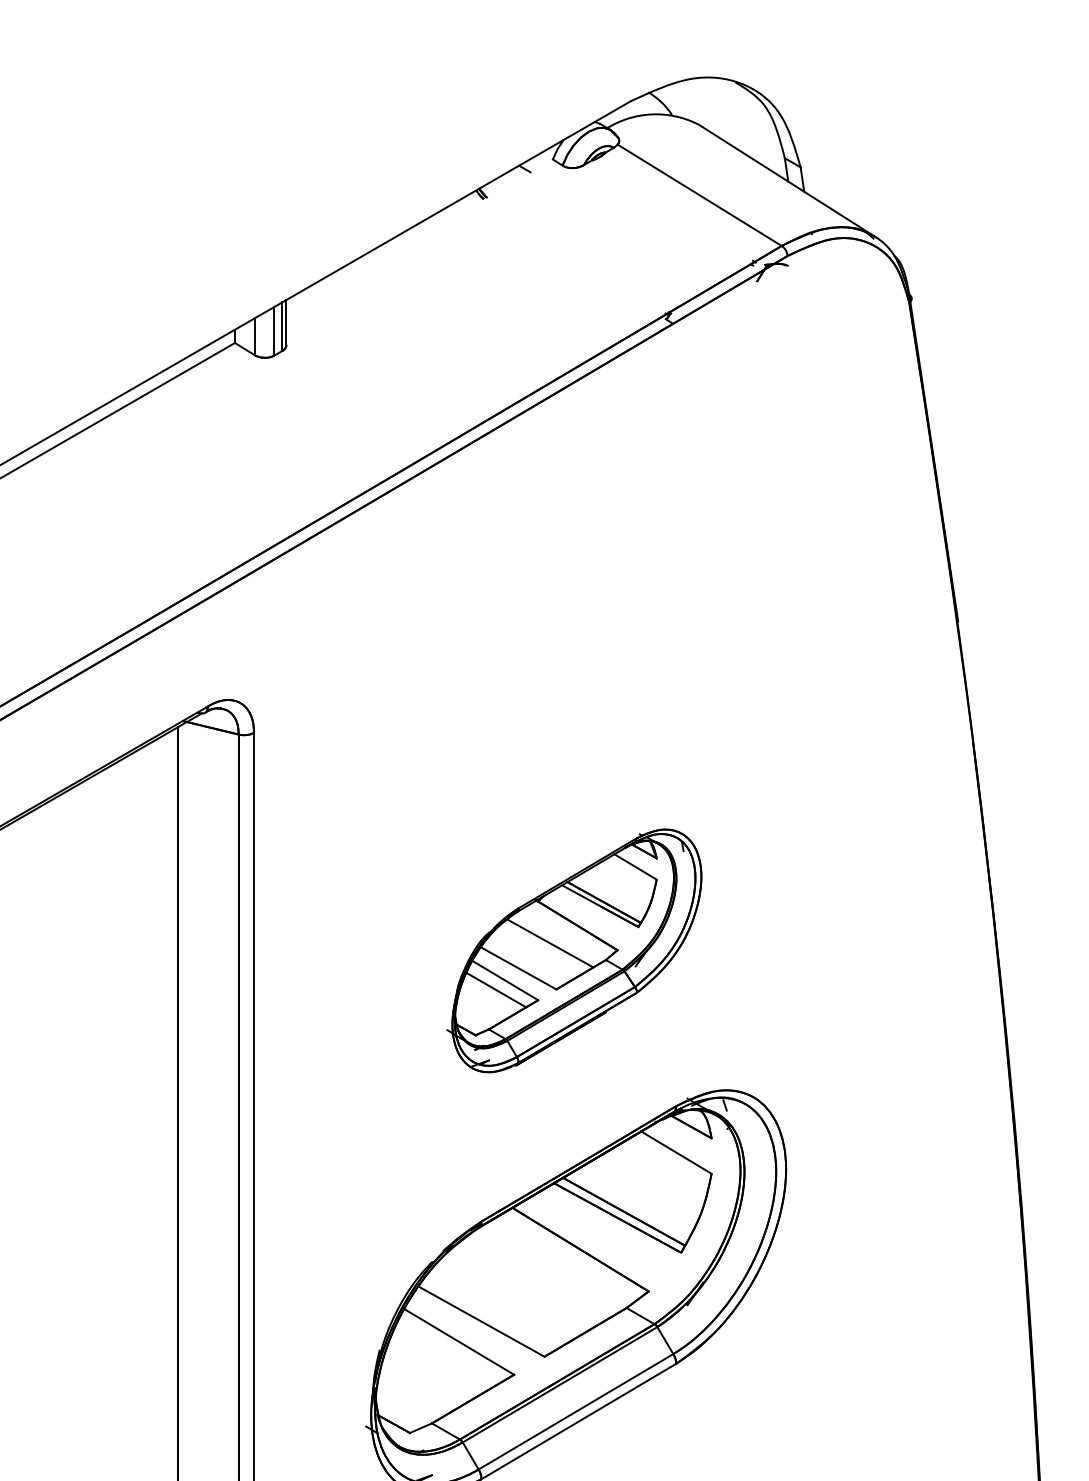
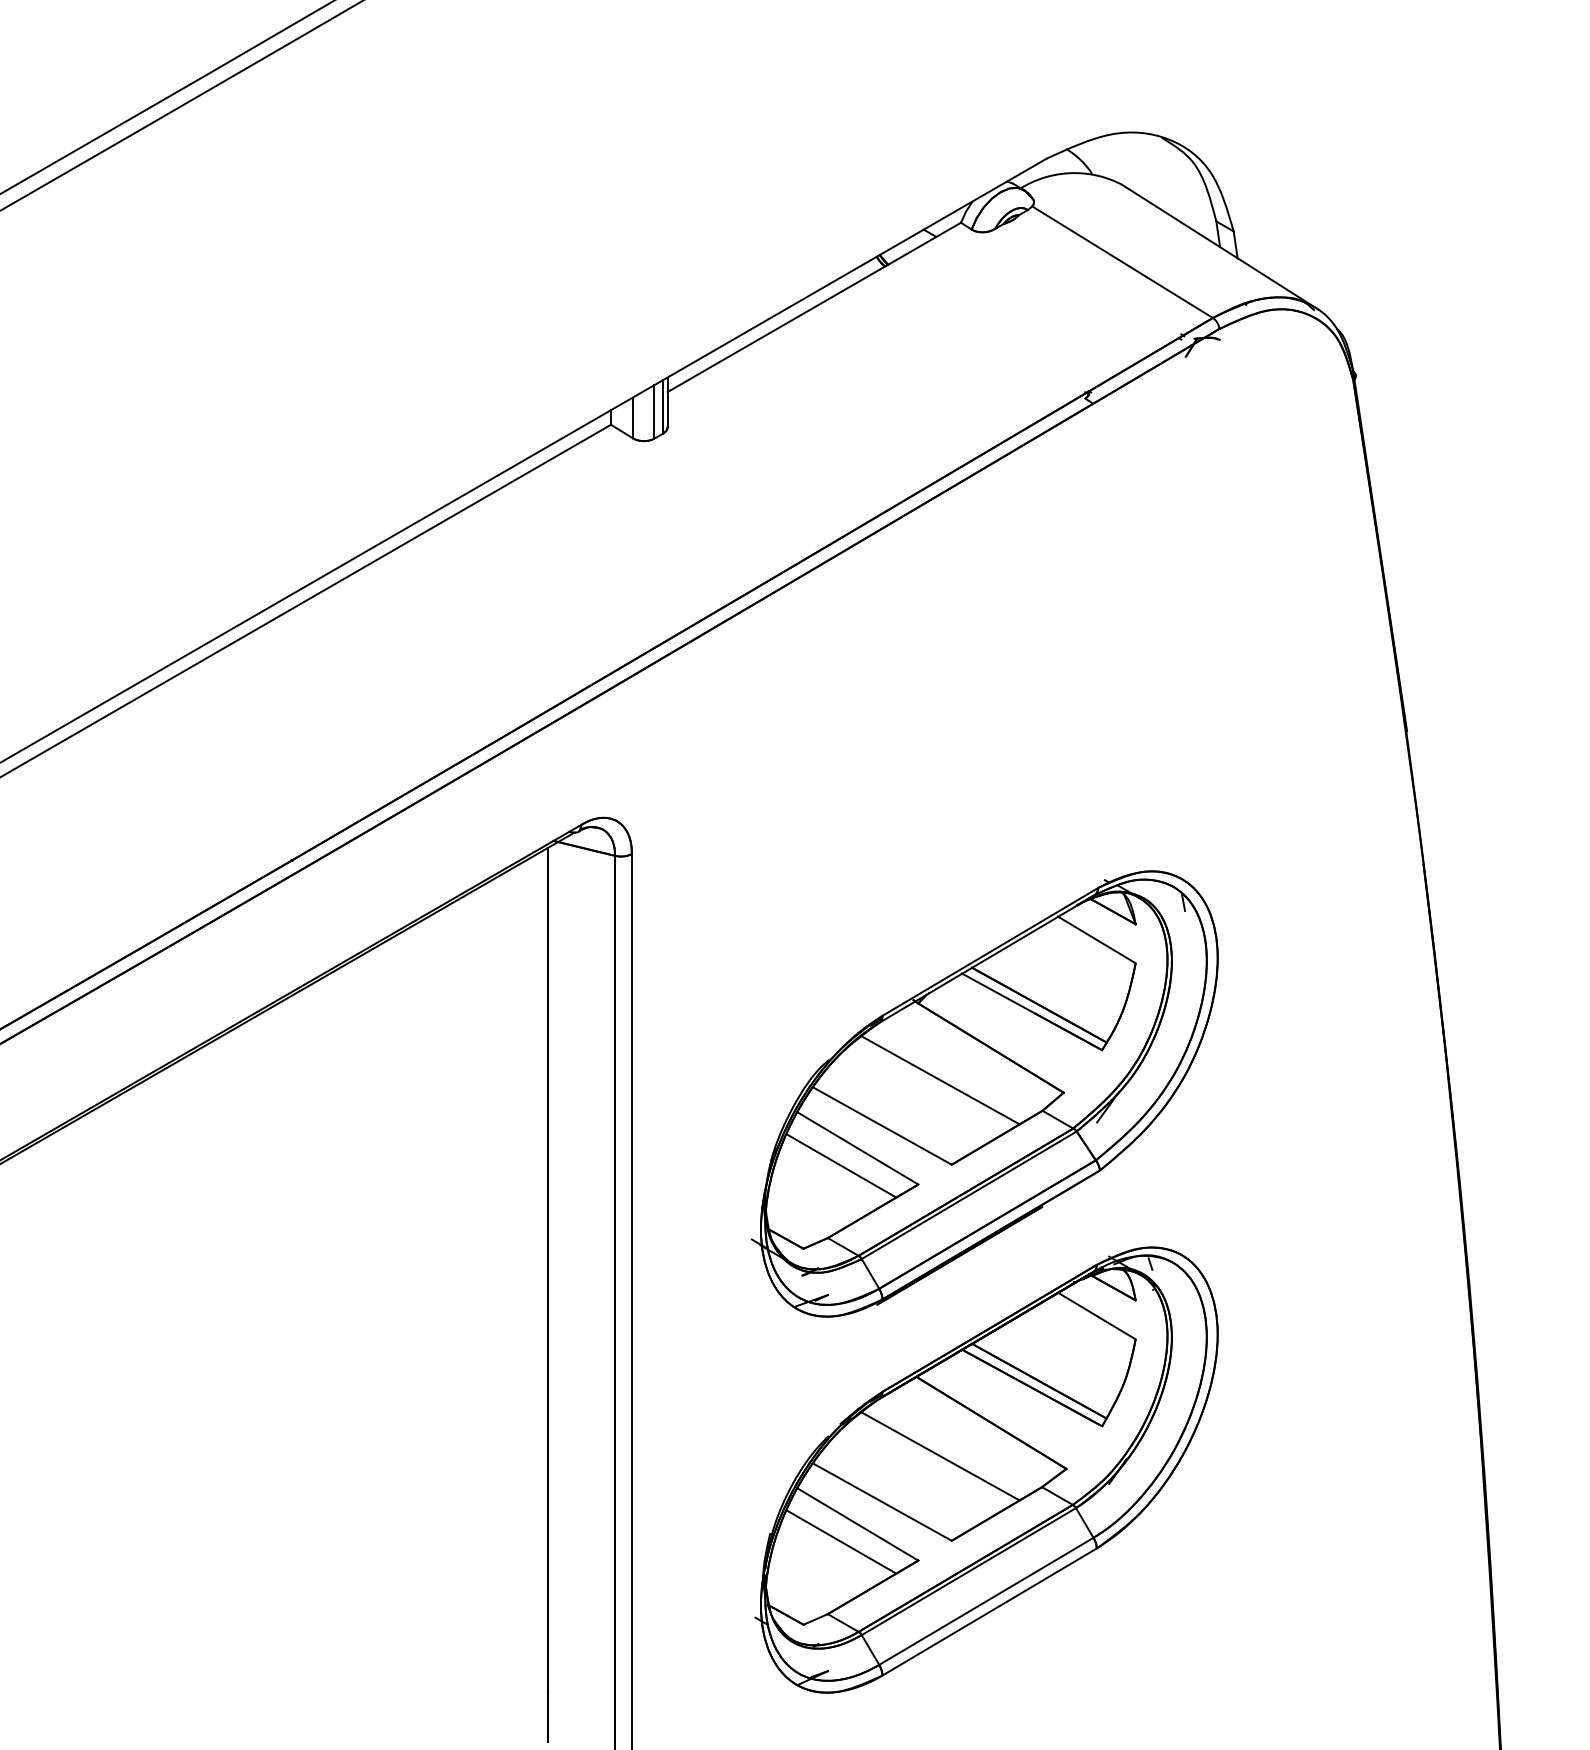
line: (418, 236) -> (813, 307), added
part: (574, 950) -> (984, 1093), size x1.67
line: (534, 1280) -> (940, 1456), added
line: (444, 1357) -> (841, 1541), added

